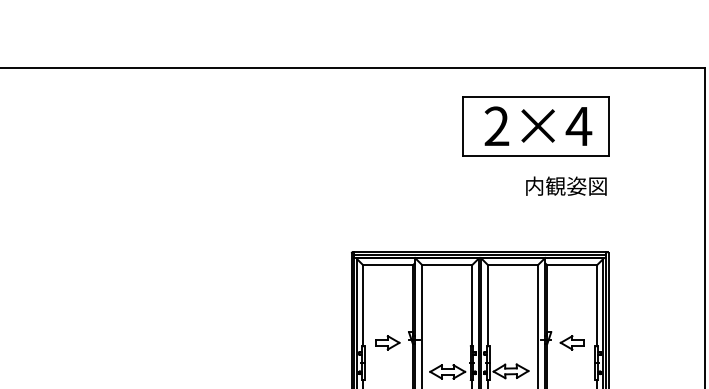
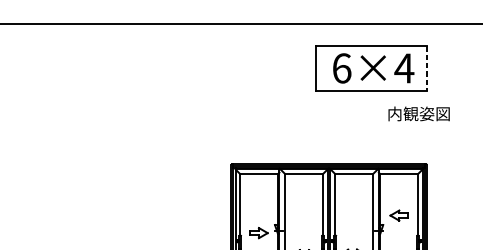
text: (496, 126) -> (341, 68), 2×4 -> 6×4
line: (608, 126) -> (426, 68), solid -> dashed
text: (566, 185) -> (419, 113), moved
part: (571, 342) -> (398, 215), moved

